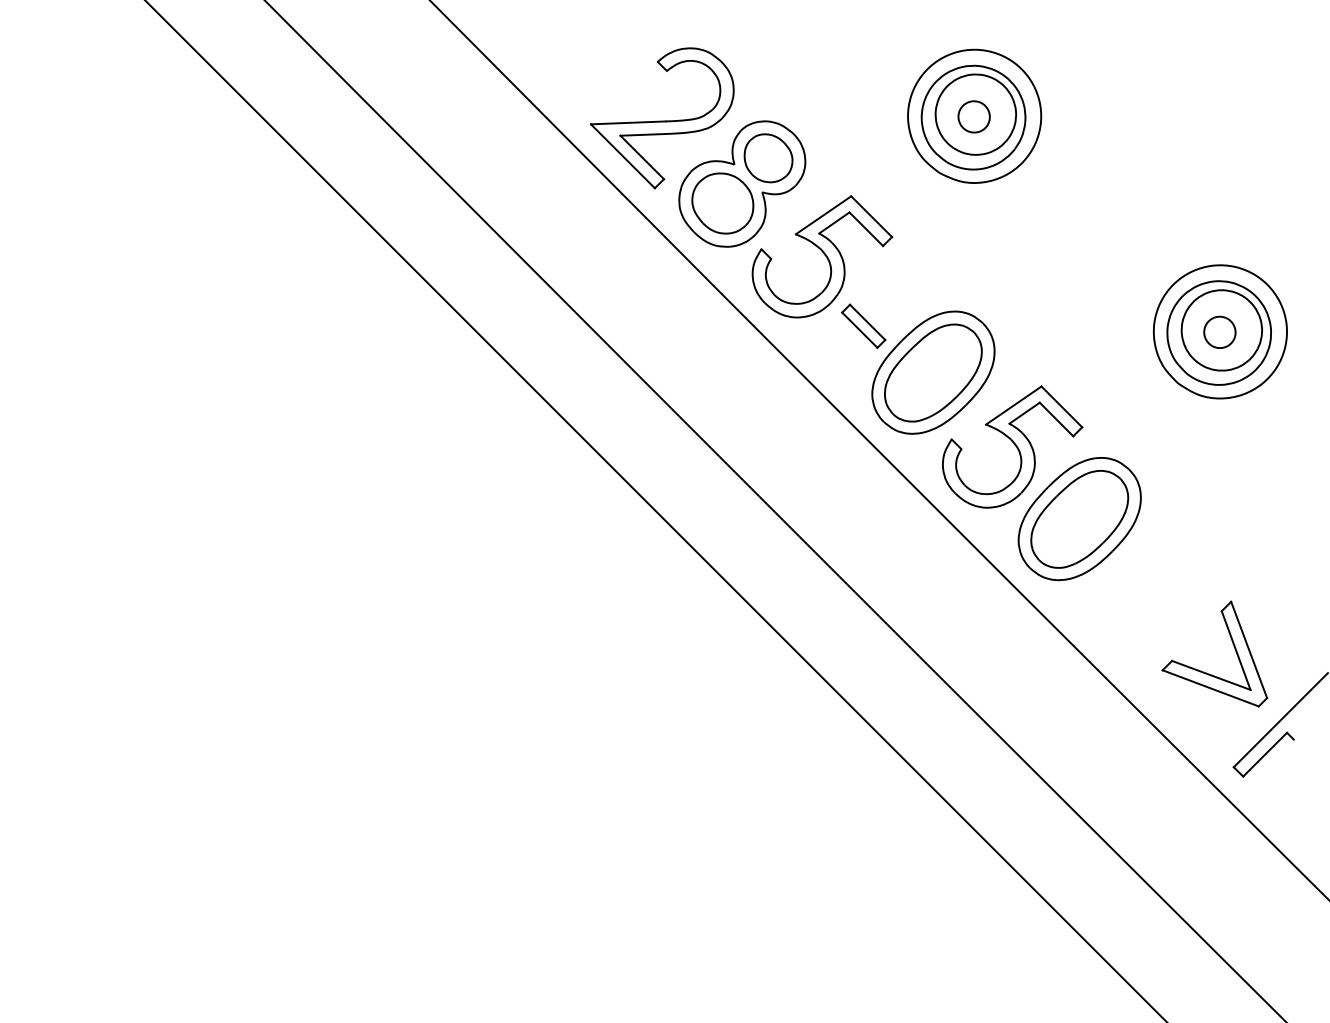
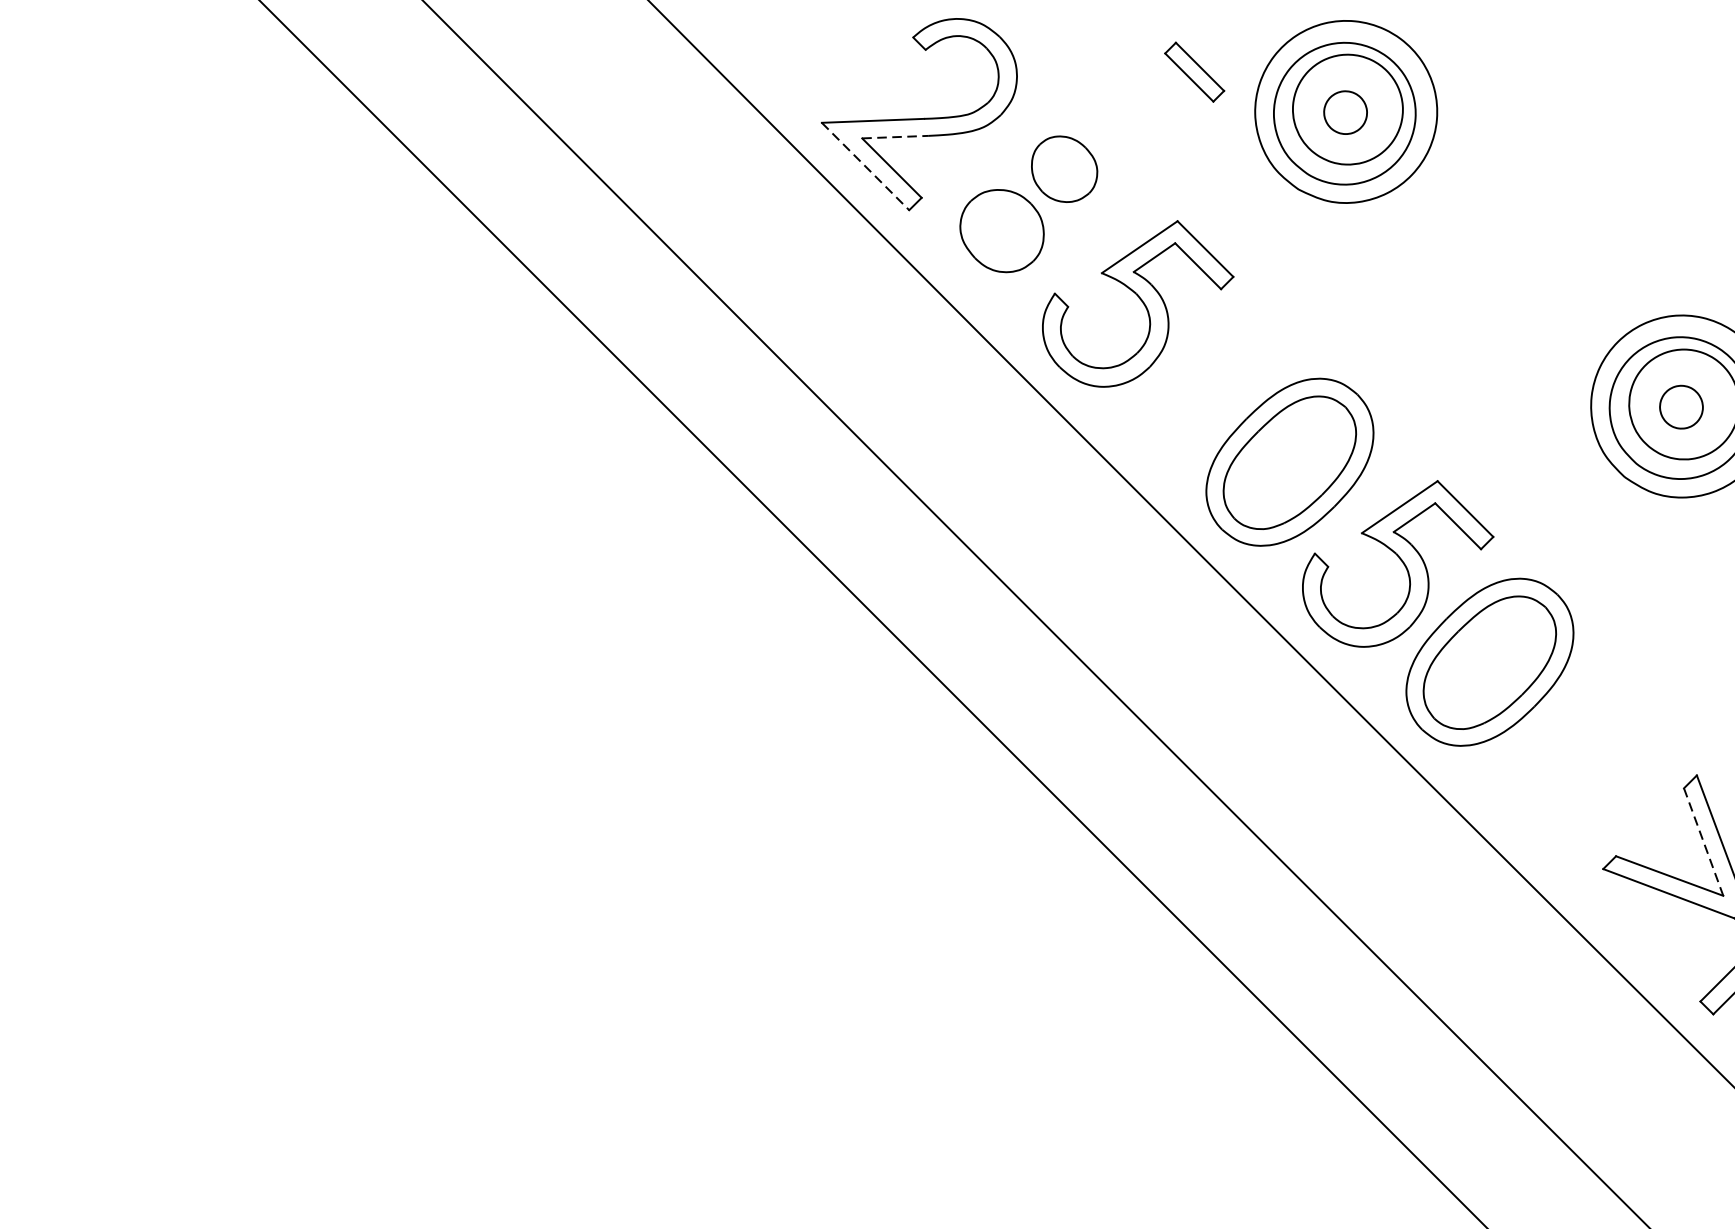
line: (645, 134) -> (896, 136), solid -> dashed
line: (623, 156) -> (866, 166), solid -> dashed
part: (742, 183) -> (1028, 203), removed
part: (863, 325) -> (1194, 71), moved
line: (1236, 650) -> (1704, 841), solid -> dashed

